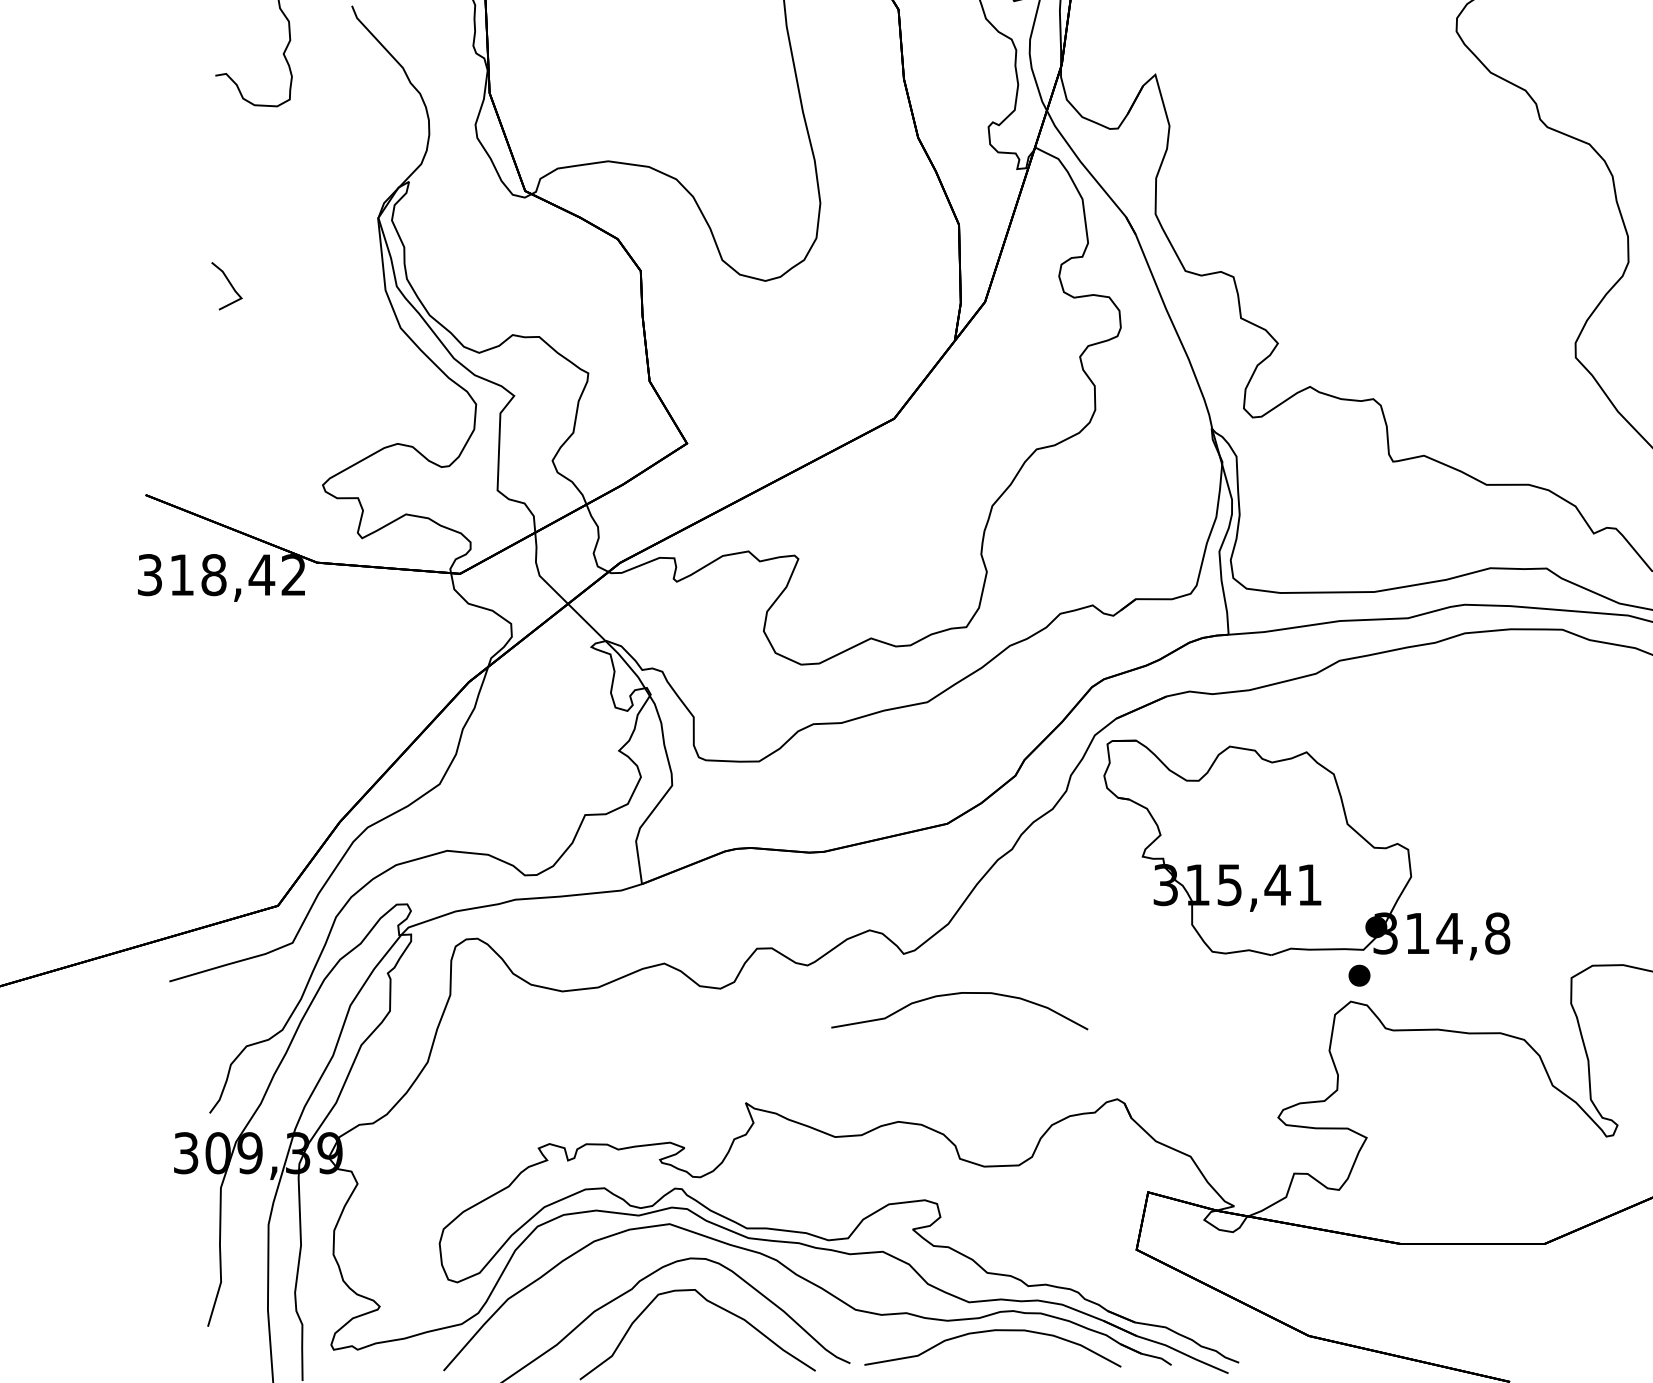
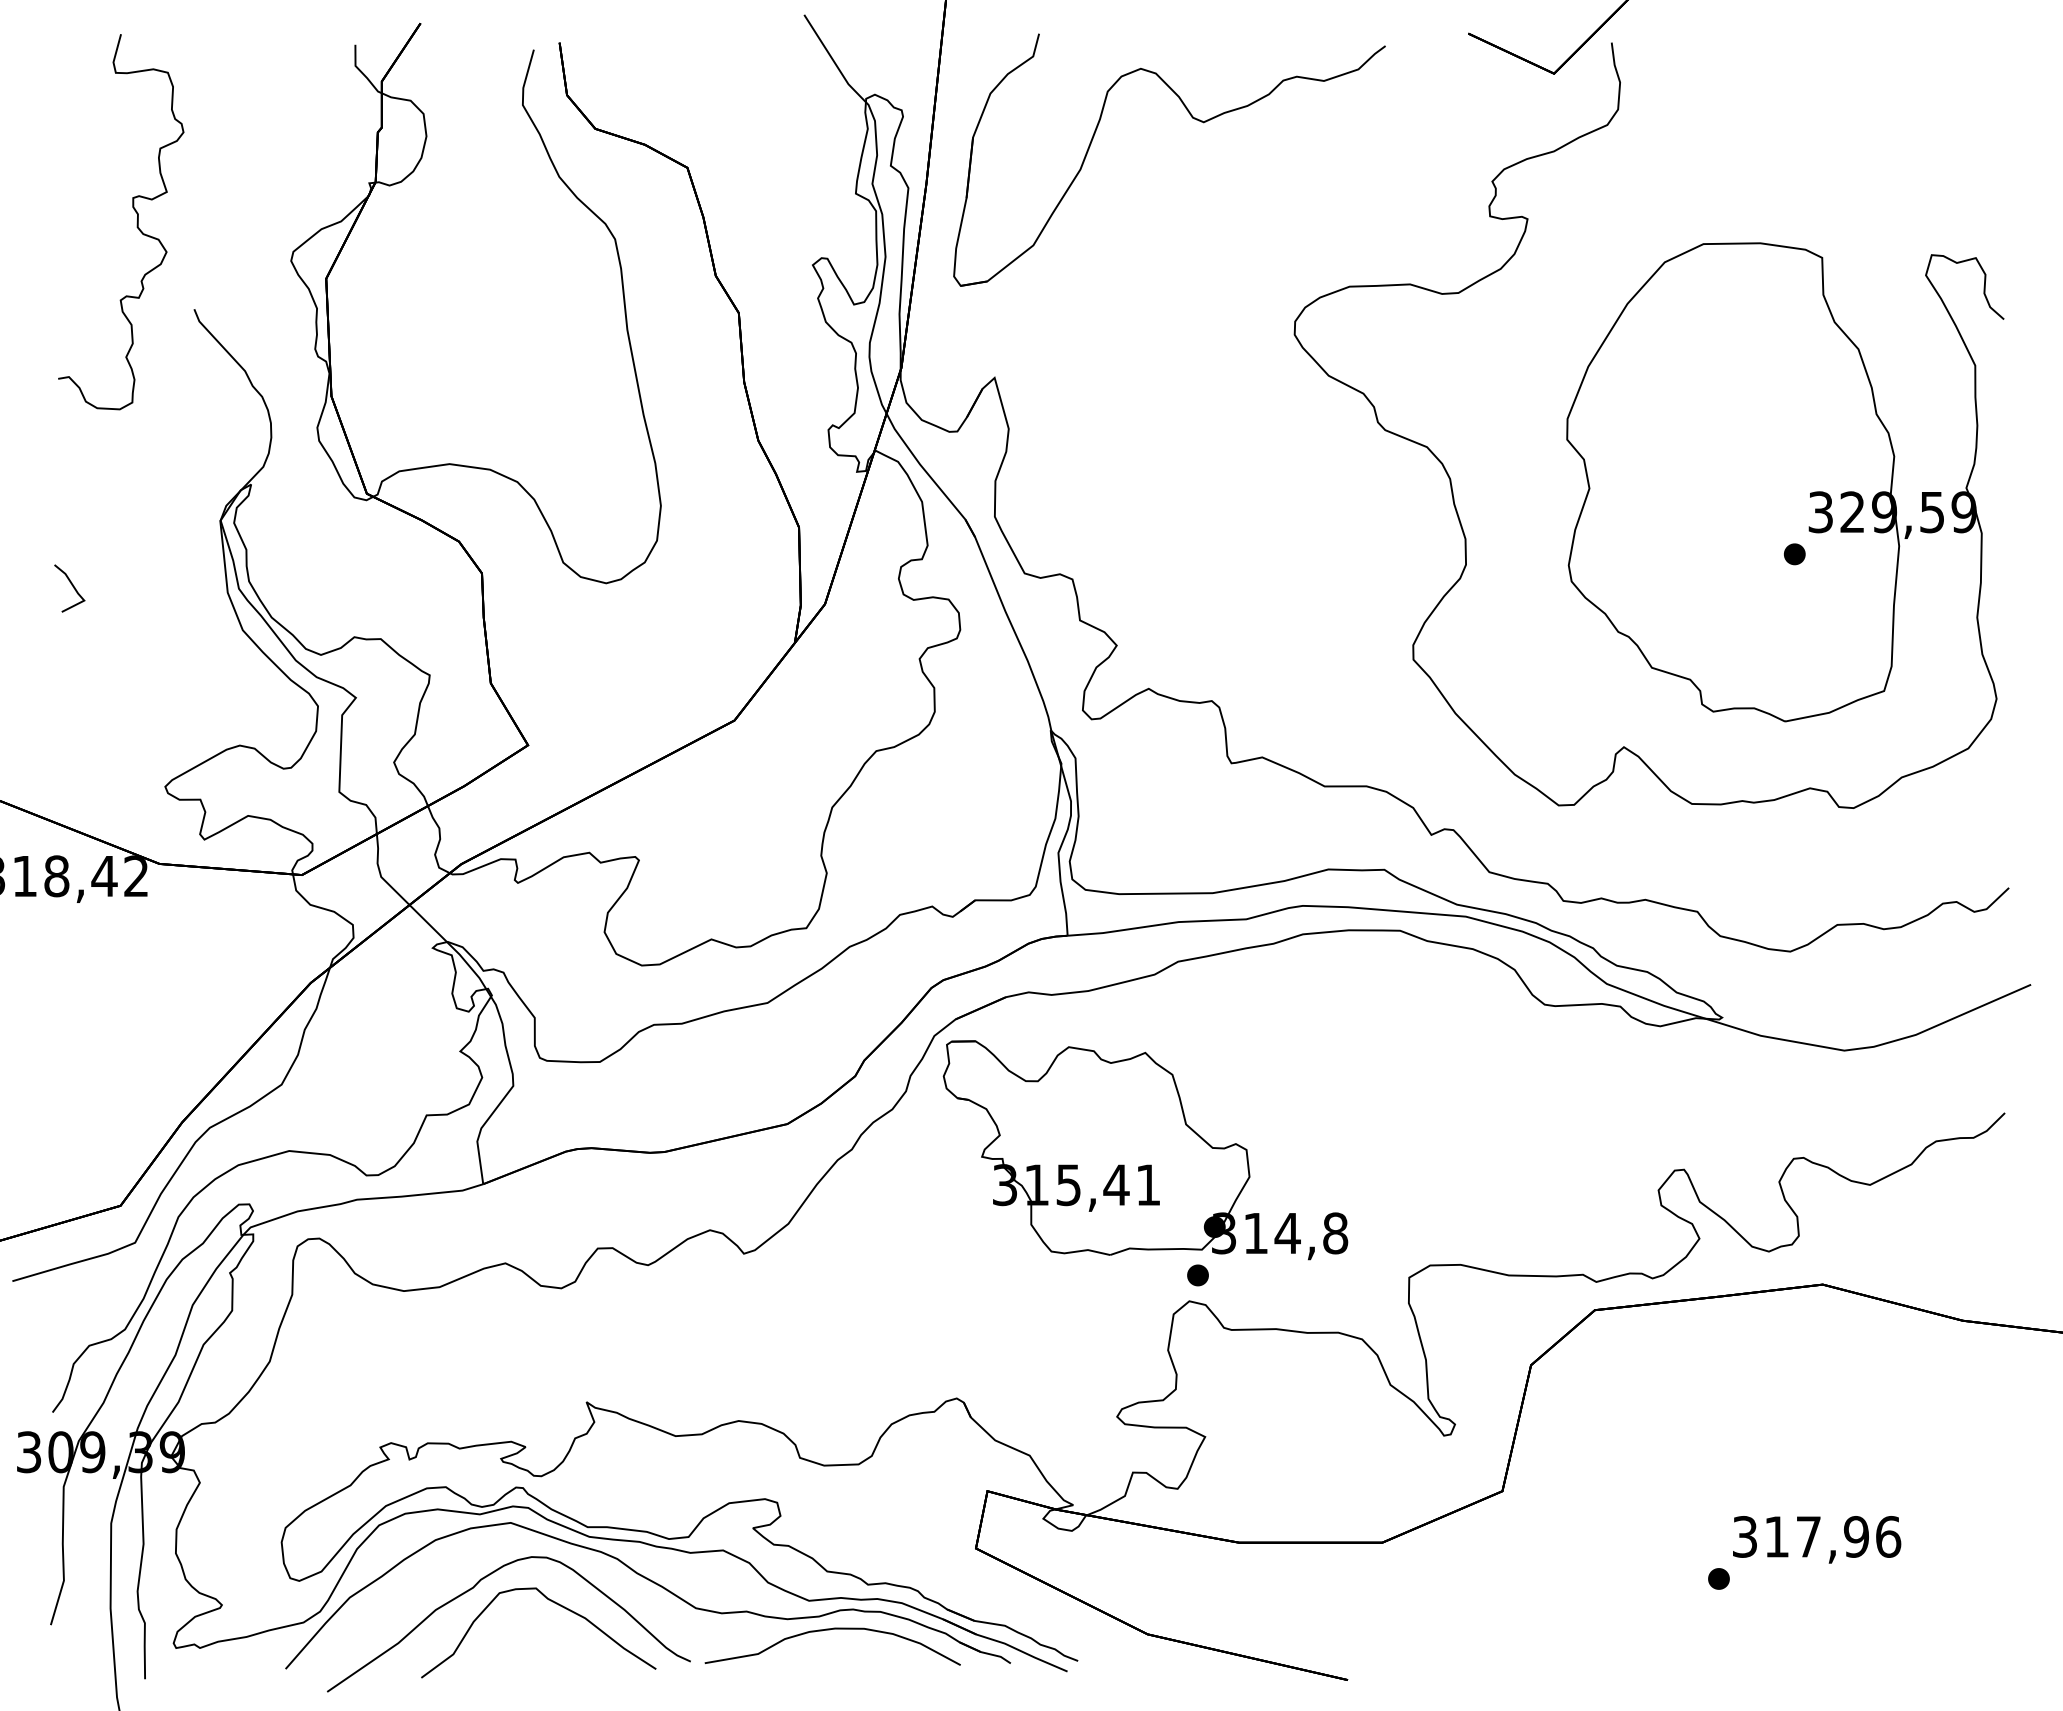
curve: (957, 994) -> (797, 1294), removed

